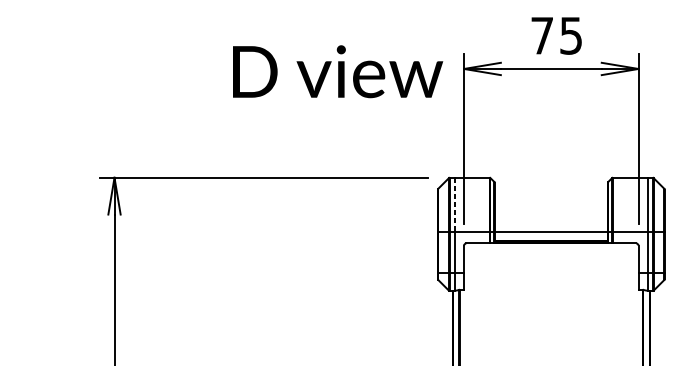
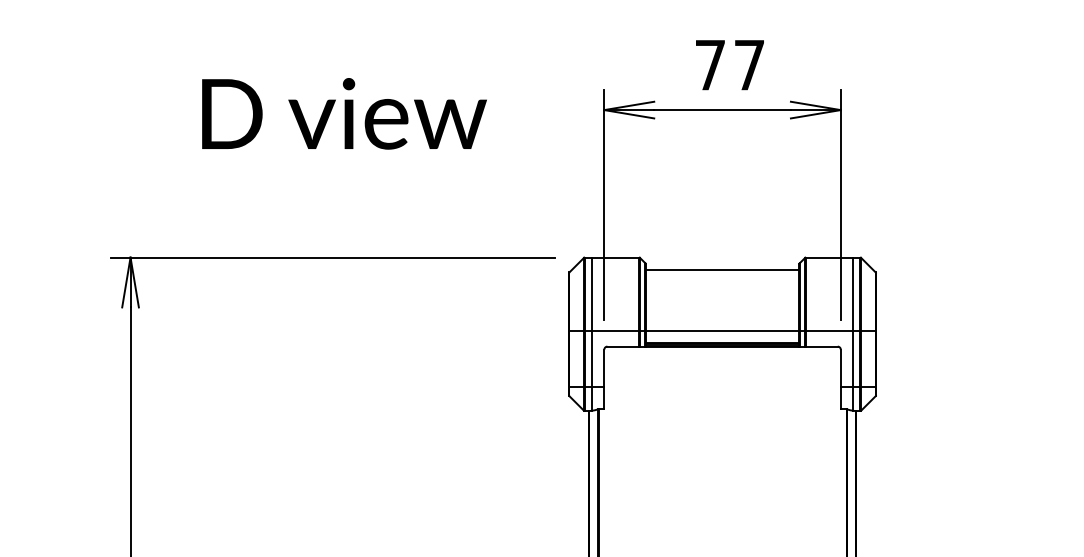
text: (570, 36) -> (748, 65), 75 -> 77
text: (338, 71) -> (344, 113), moved
line: (551, 186) -> (722, 269), added
line: (455, 205) -> (592, 294), dashed -> solid

